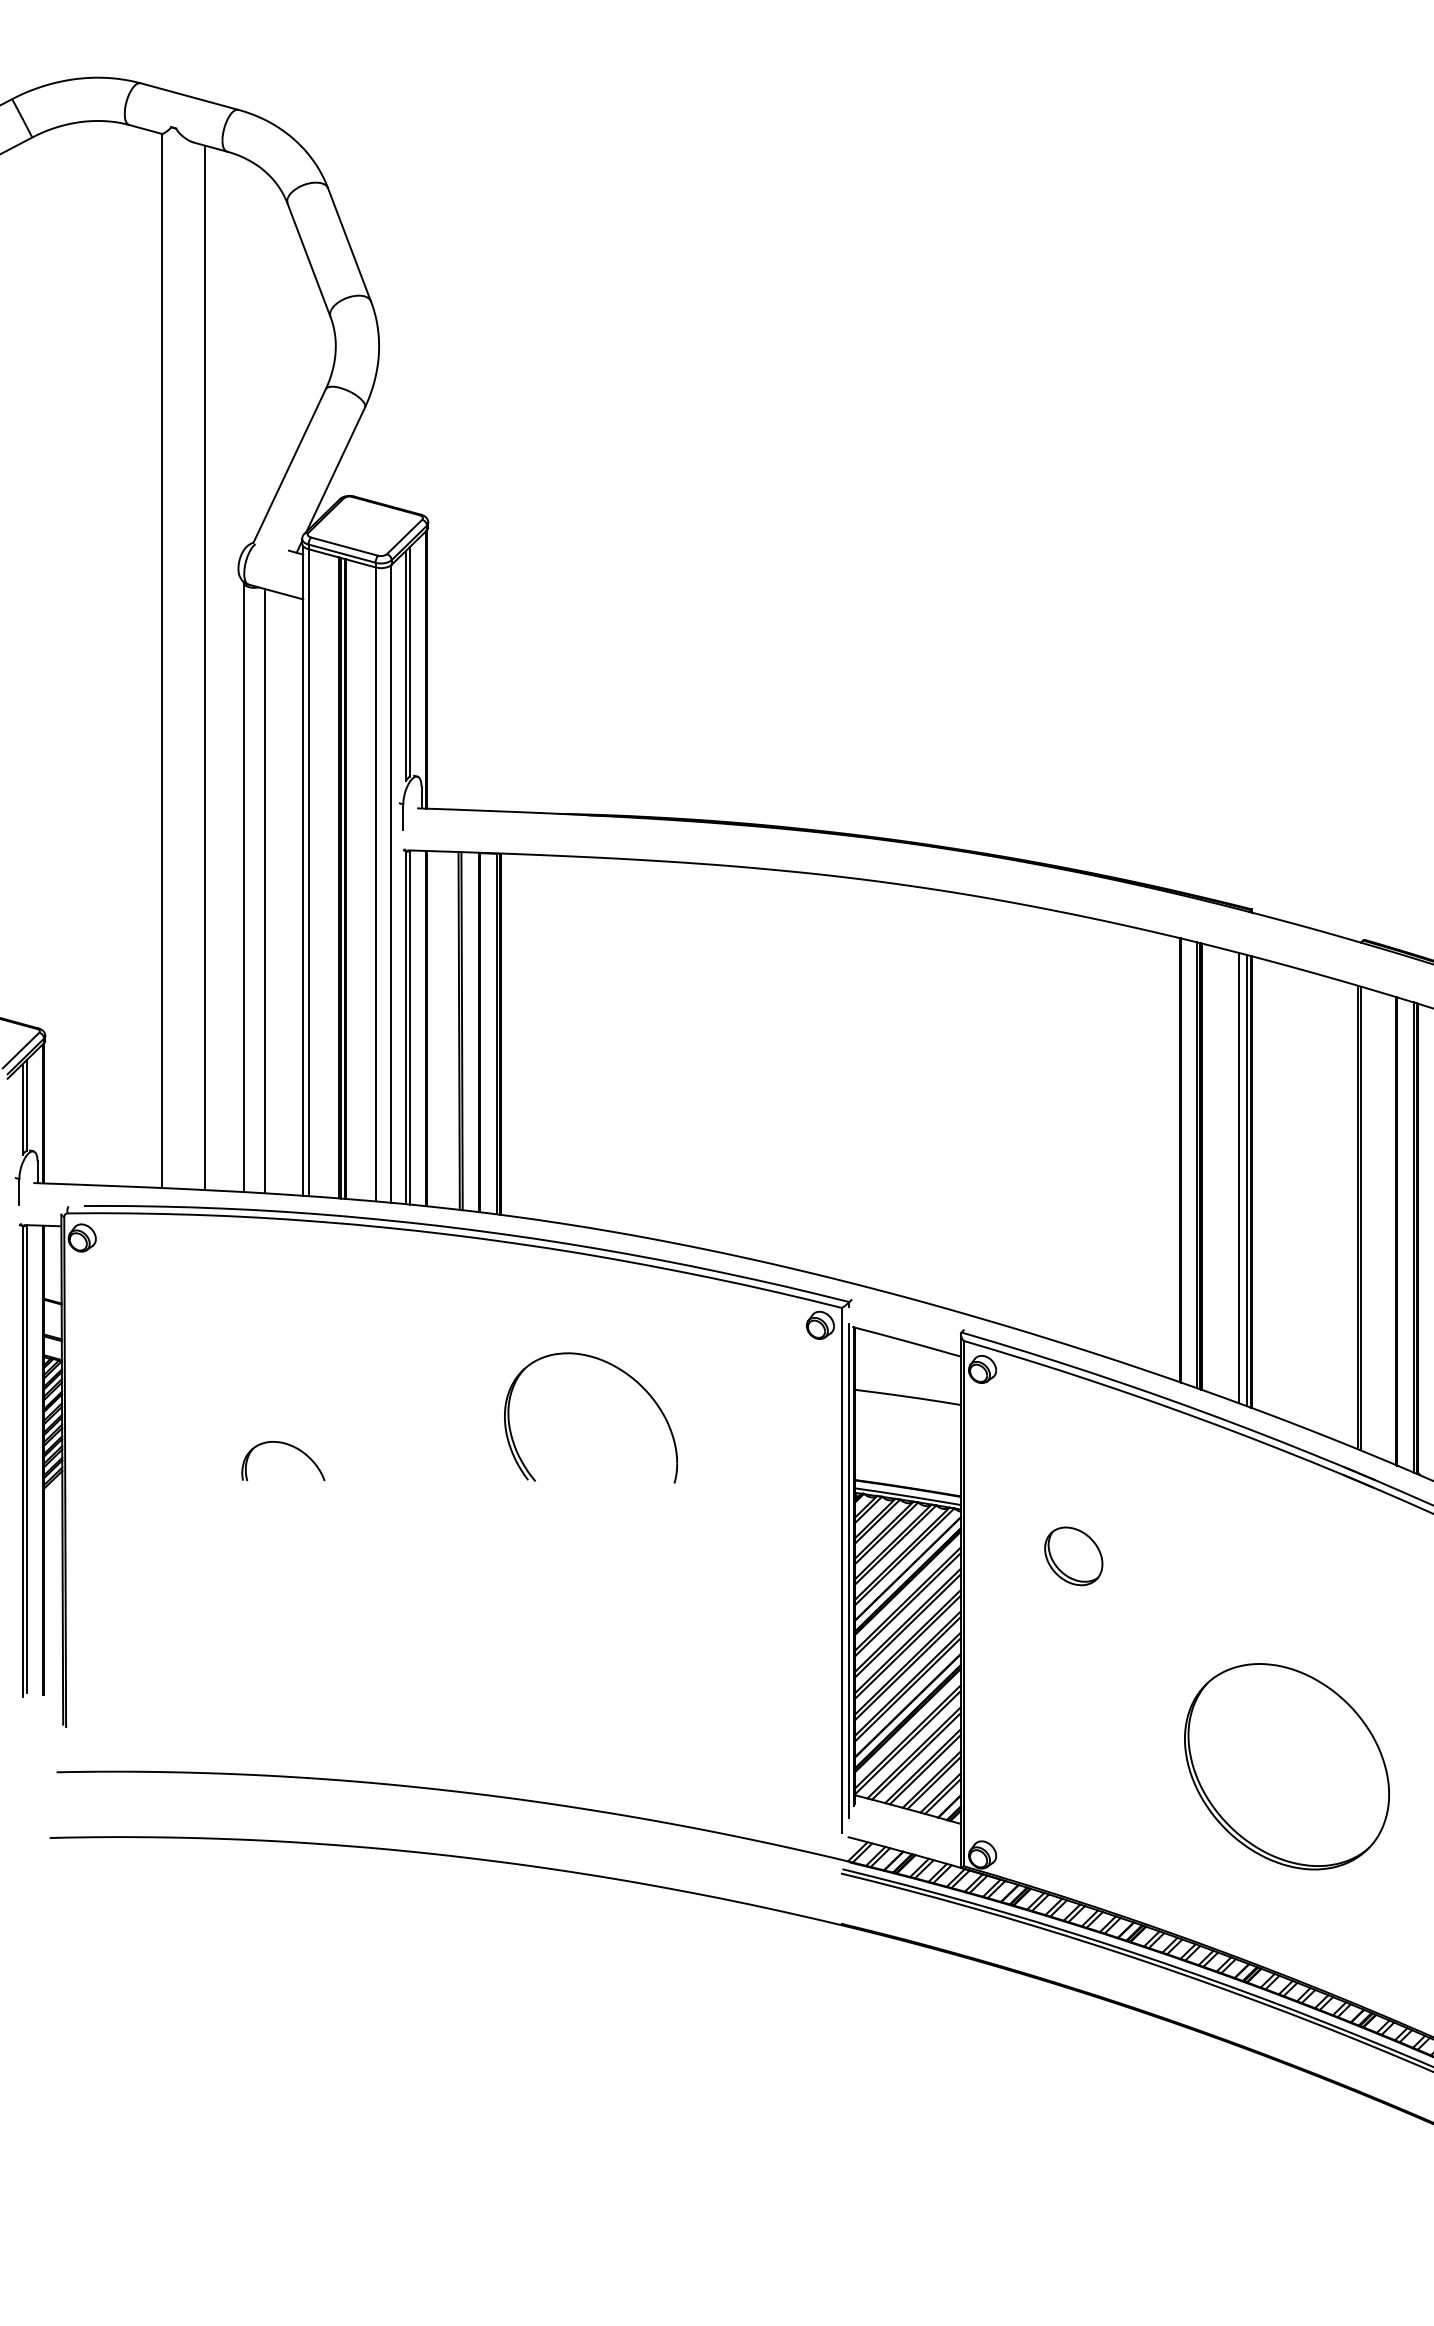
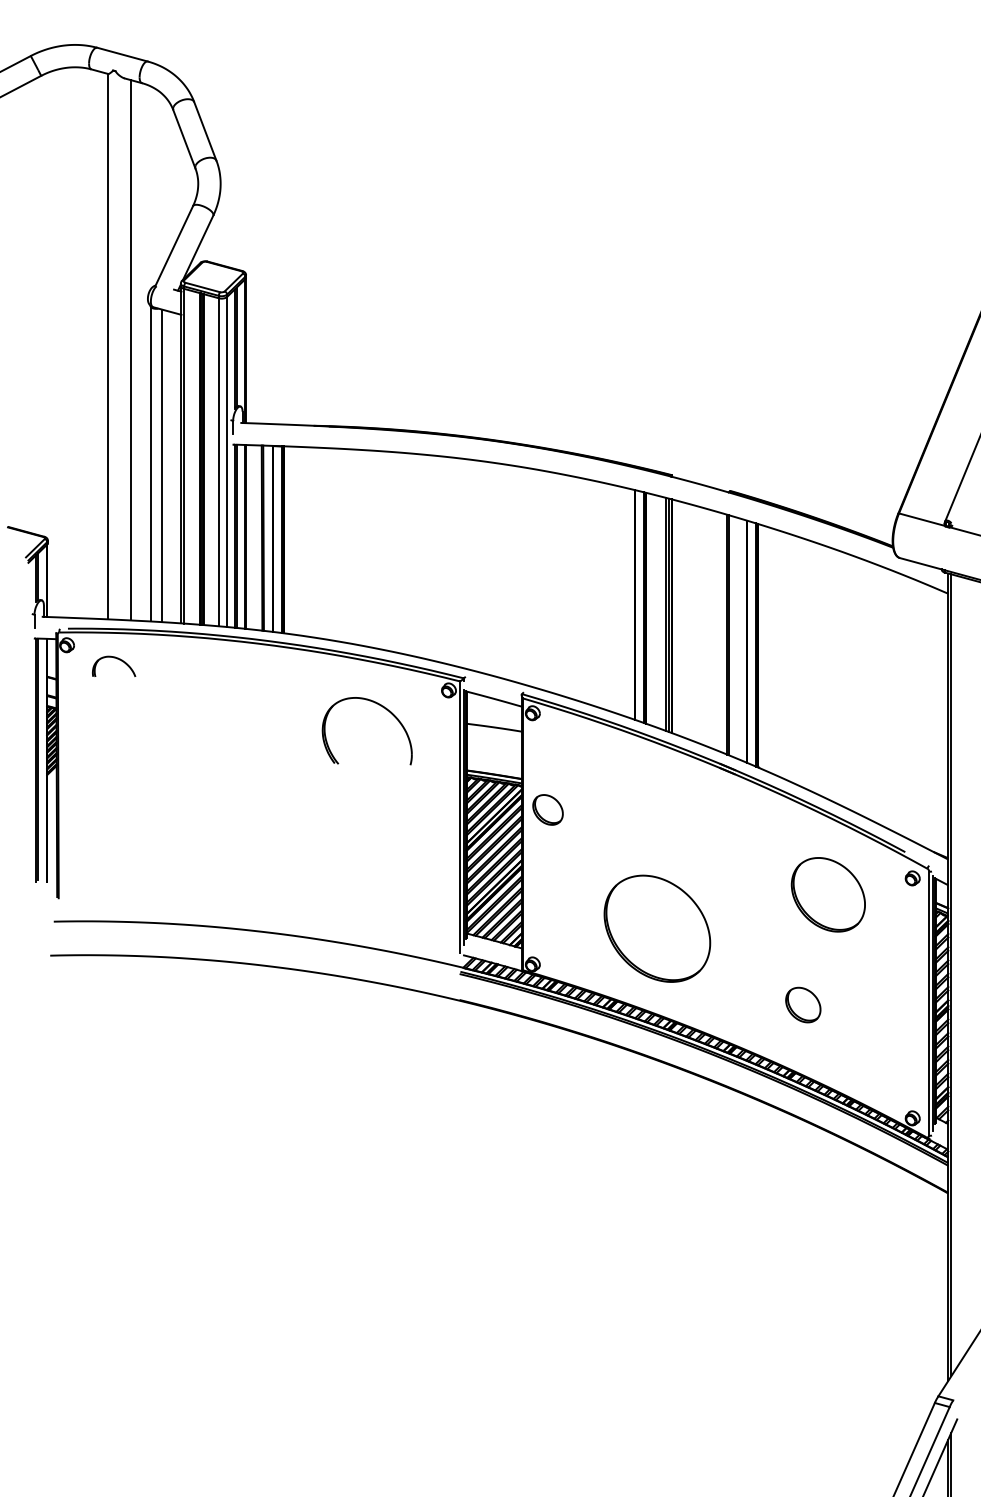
part: (622, 1373) -> (383, 708), moved
part: (289, 1447) -> (117, 659), moved
part: (1072, 1555) -> (547, 809), moved
part: (1287, 1766) -> (657, 928), moved

